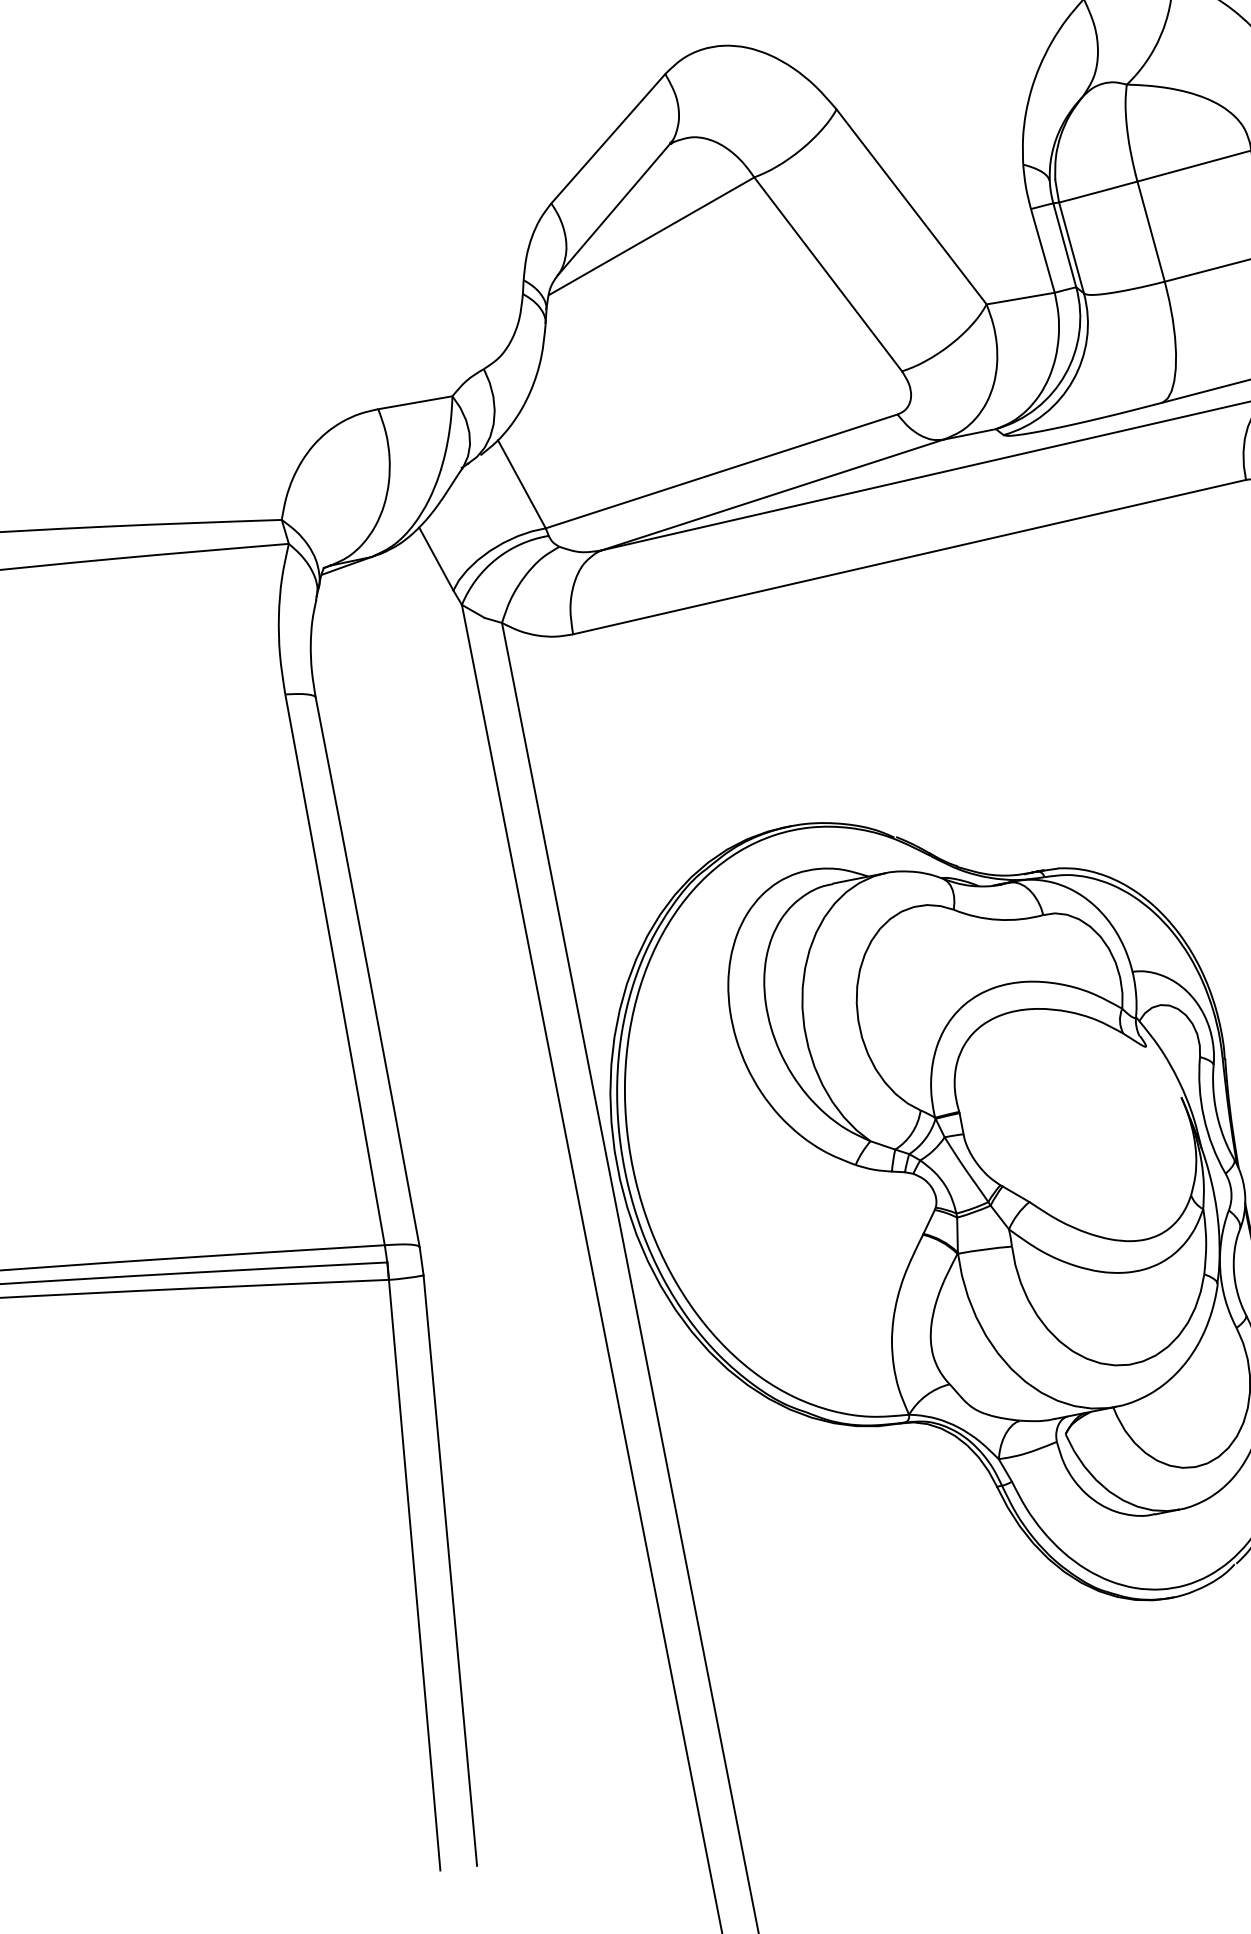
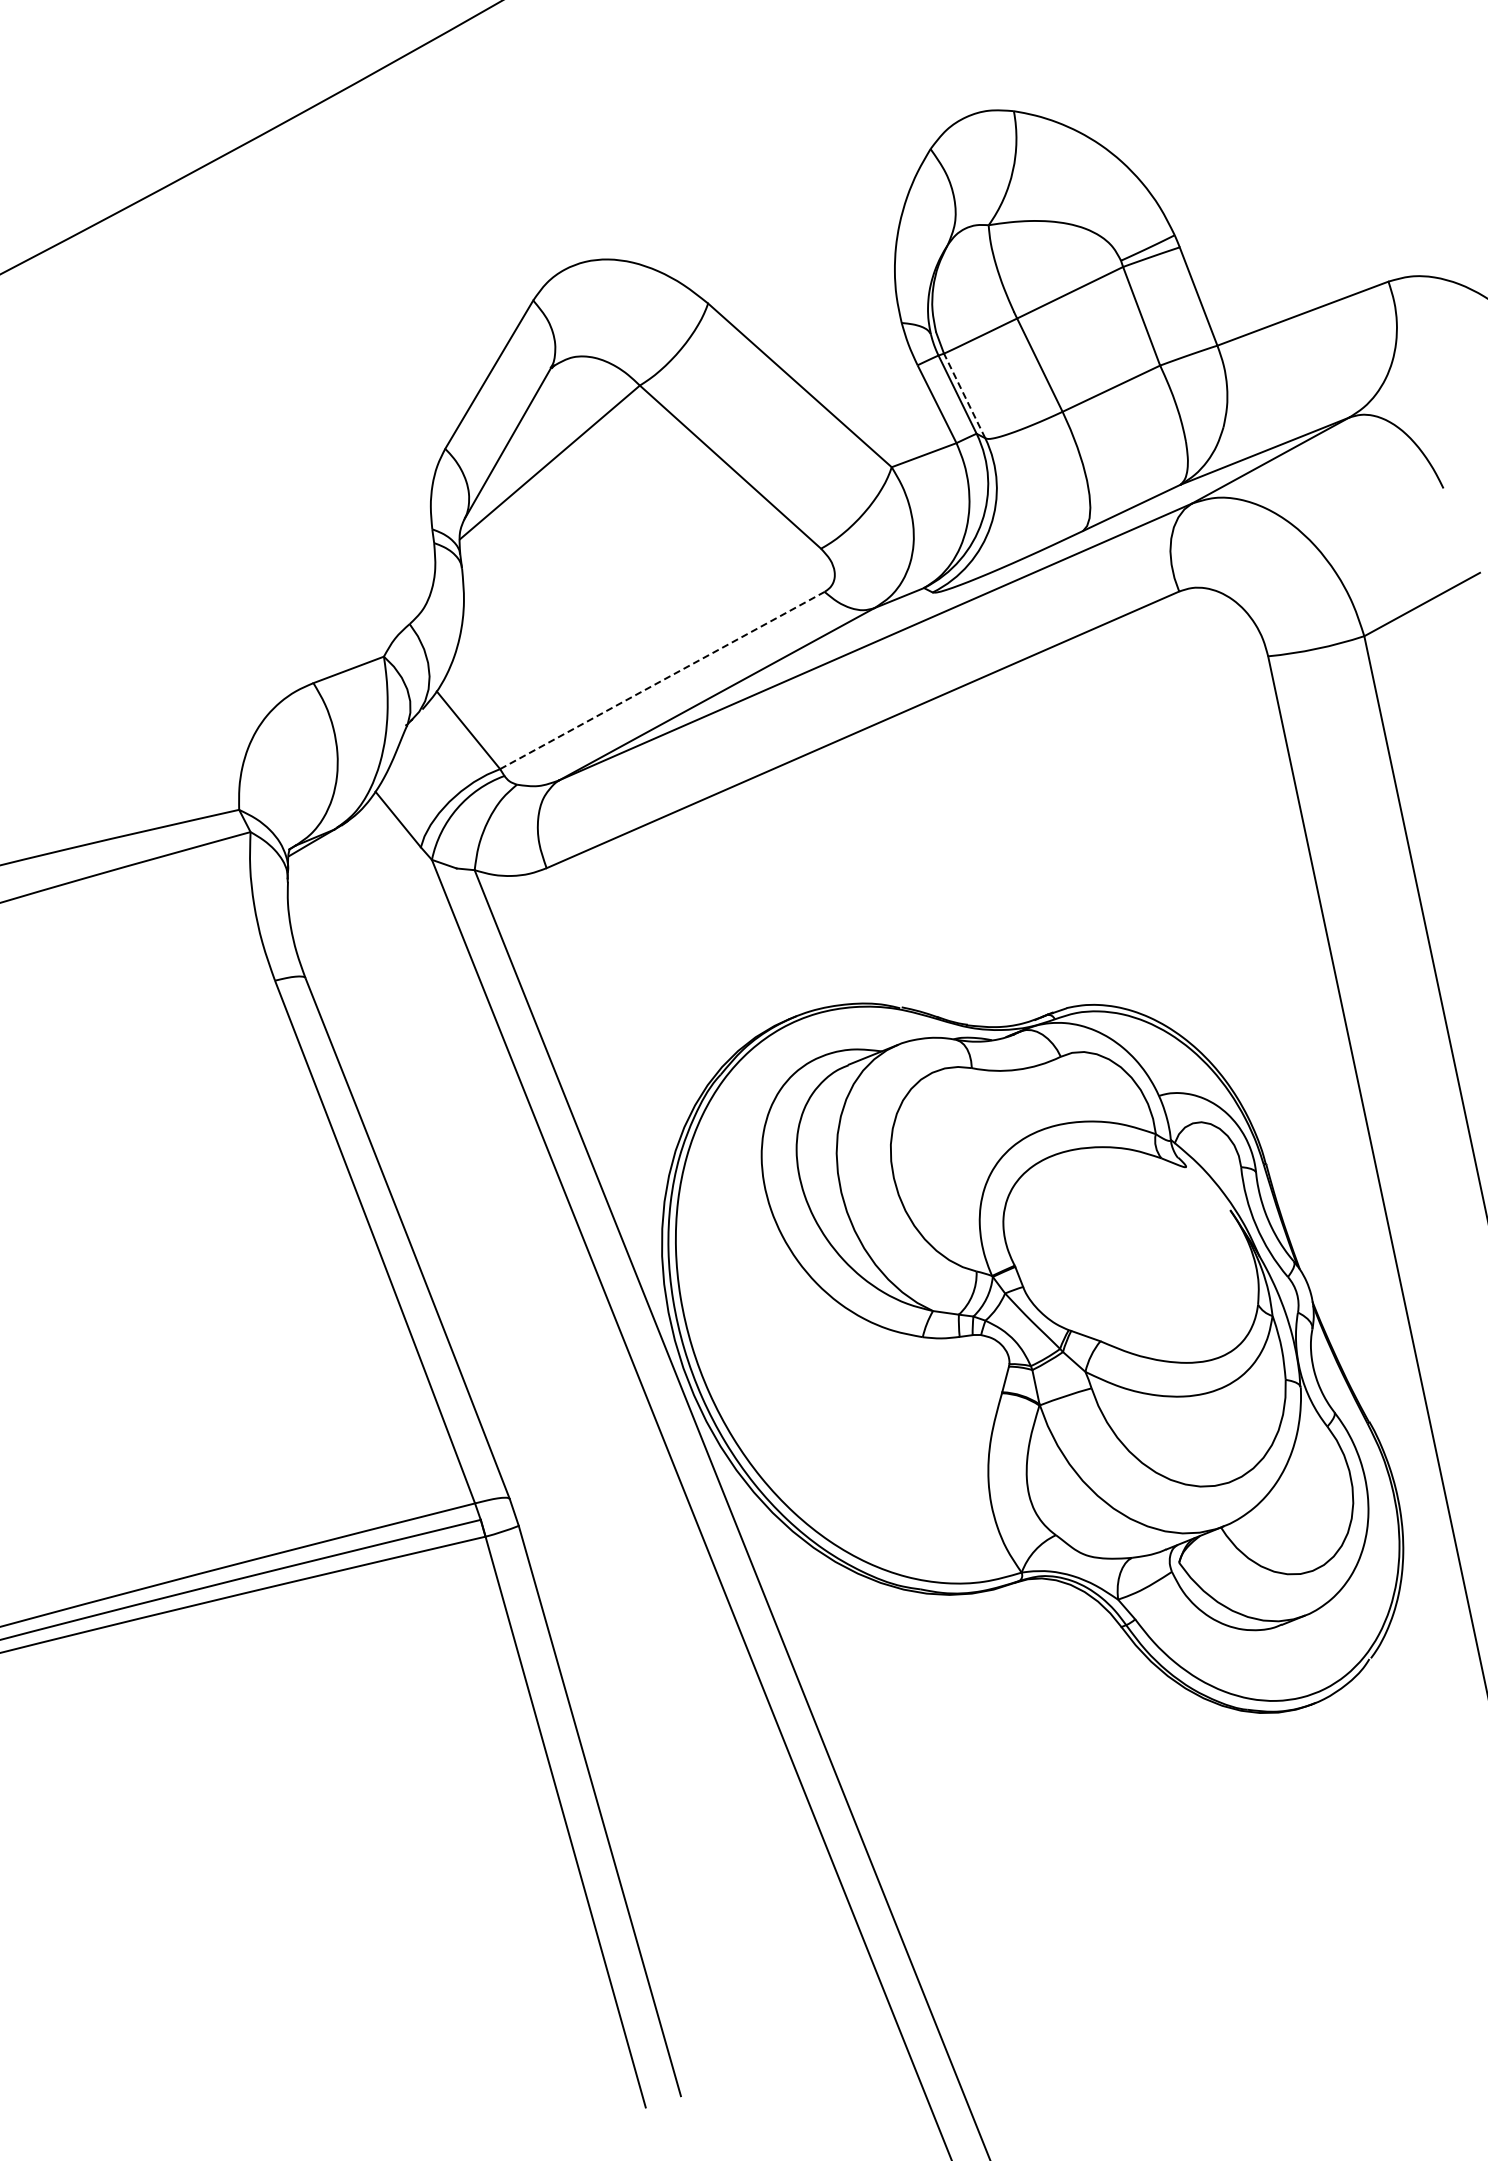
line: (1071, 247) -> (964, 395), solid -> dashed
line: (721, 471) -> (662, 680), solid -> dashed

